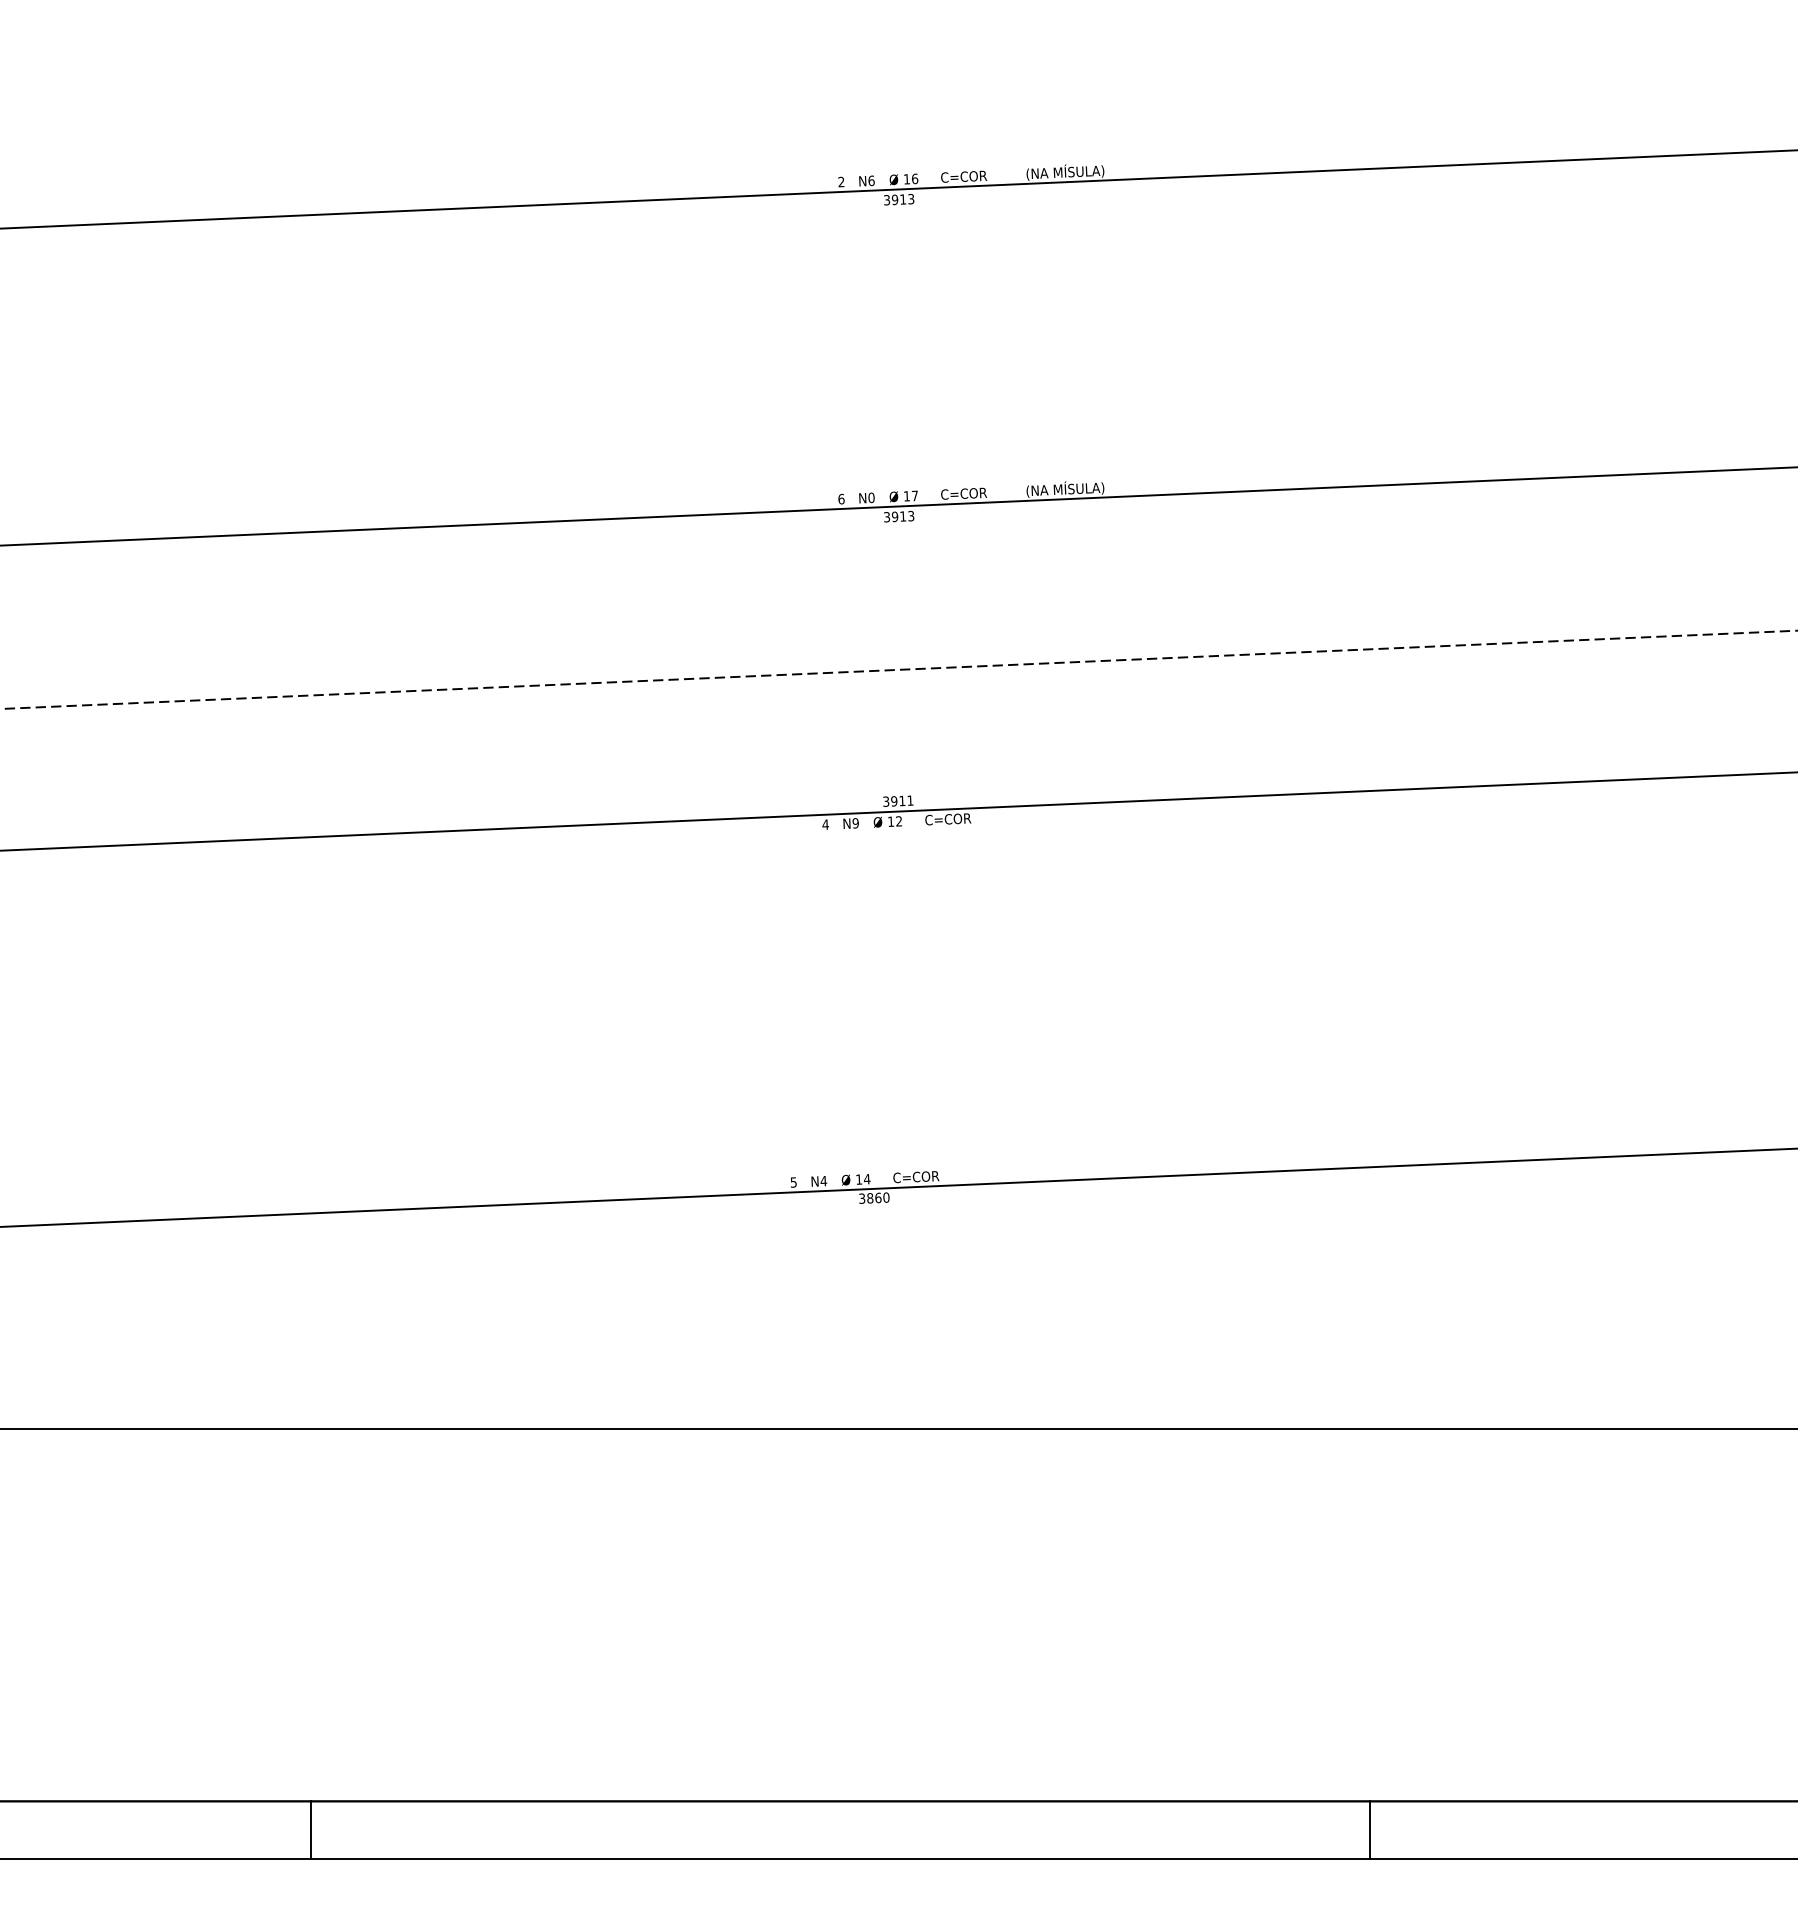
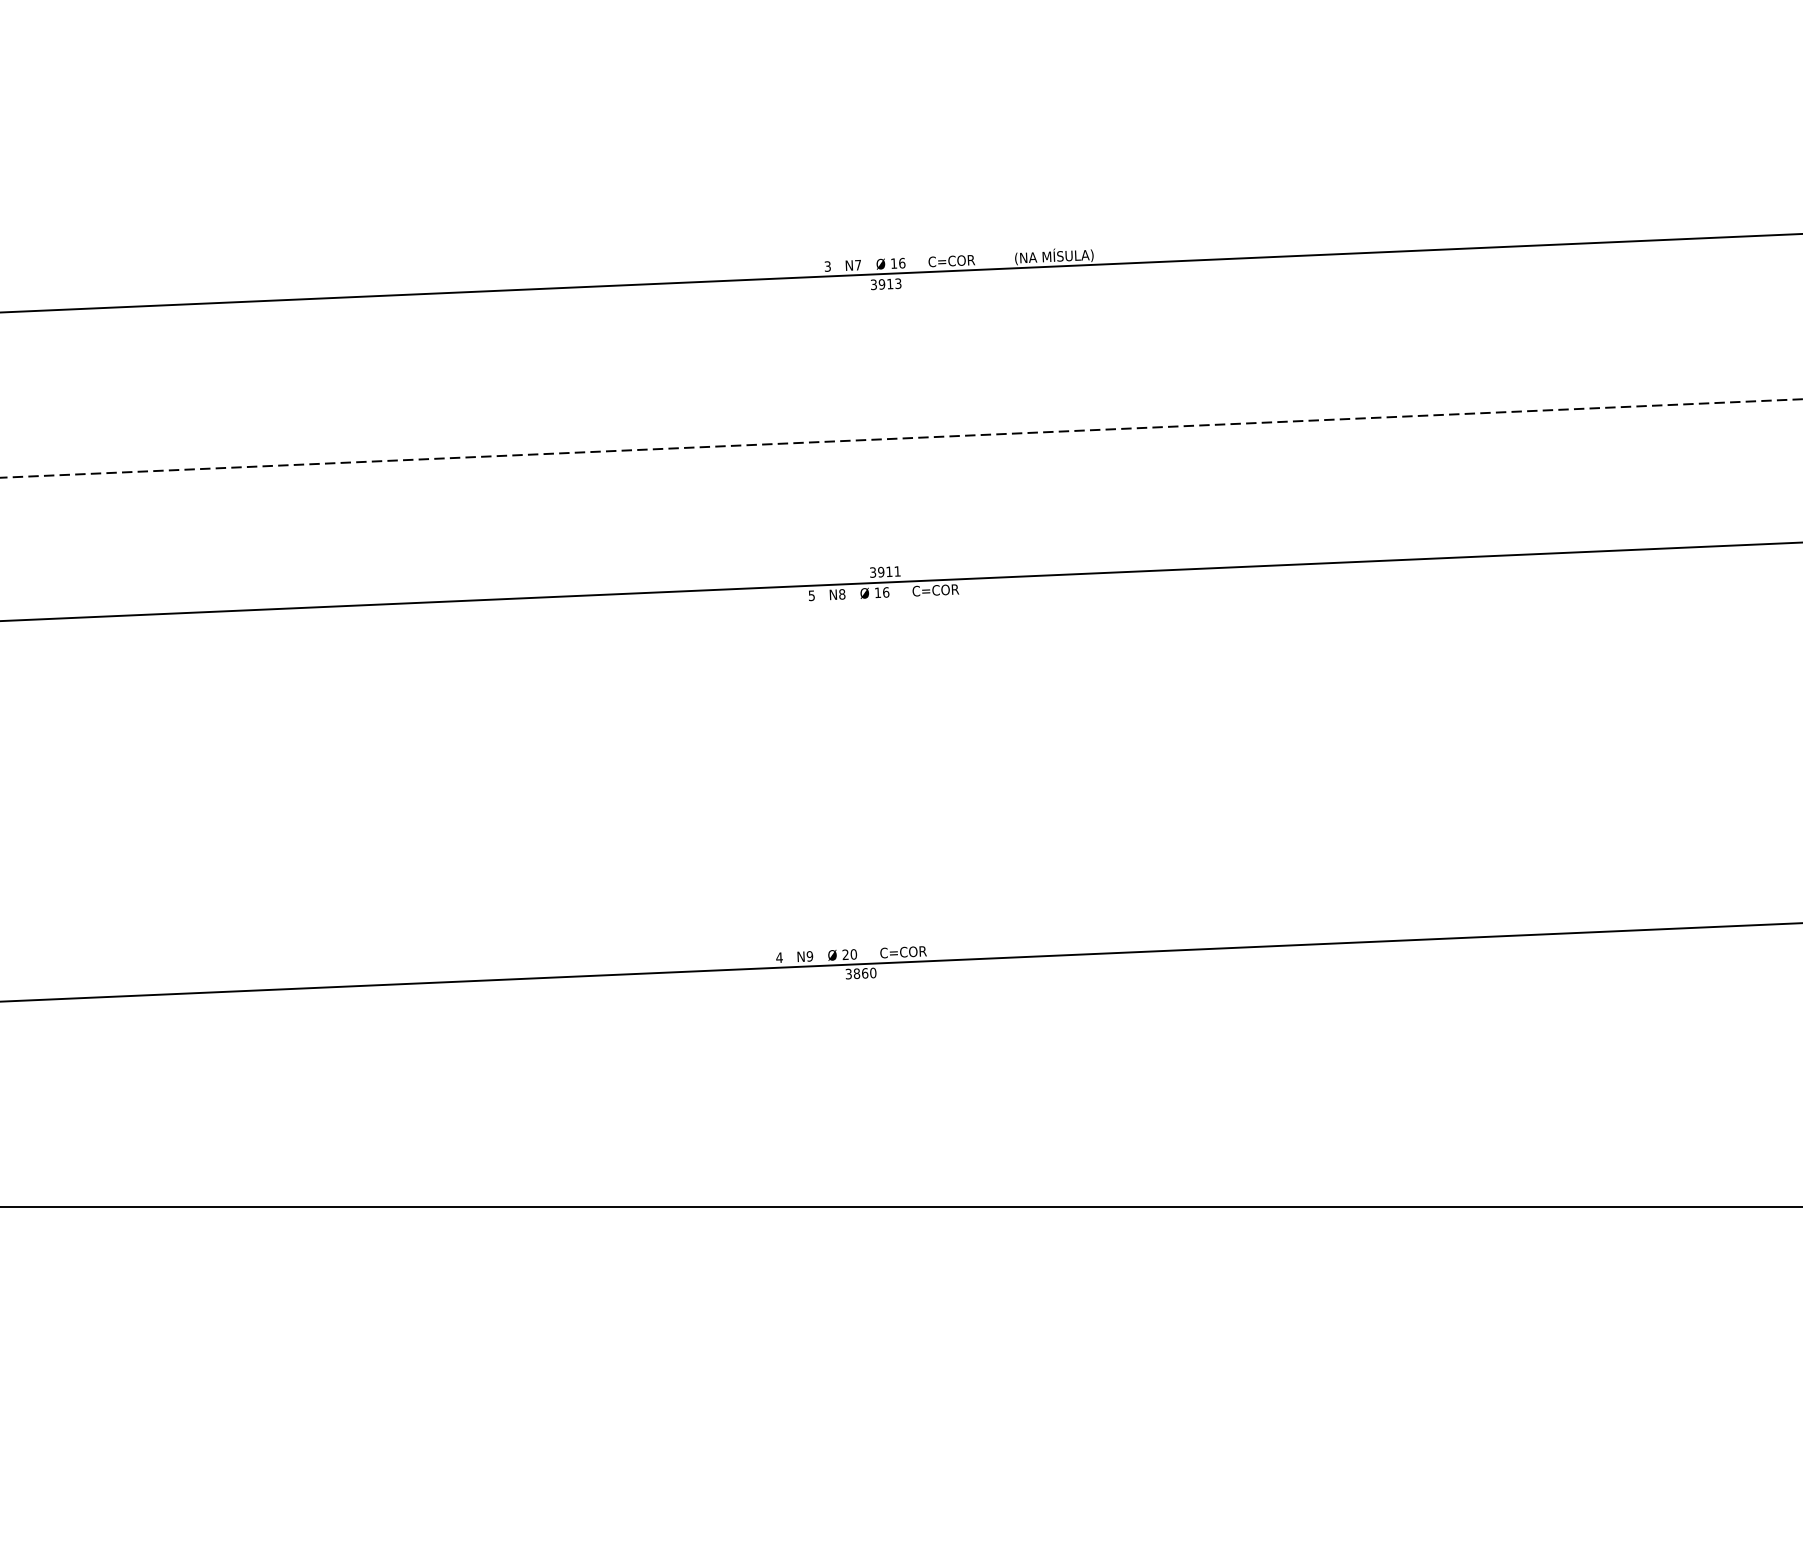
text: (914, 495) -> (901, 262), 17 -> 16
text: (871, 497) -> (858, 264), N0 -> N7
text: (841, 498) -> (827, 265), 6 -> 3
text: (899, 821) -> (886, 592), 12 -> 16
text: (855, 823) -> (841, 594), N9 -> N8
text: (825, 824) -> (811, 595), 4 -> 5
text: (863, 1179) -> (850, 954), 14 -> 20
text: (823, 1180) -> (809, 955), N4 -> N9
text: (793, 1182) -> (779, 957), 5 -> 4

